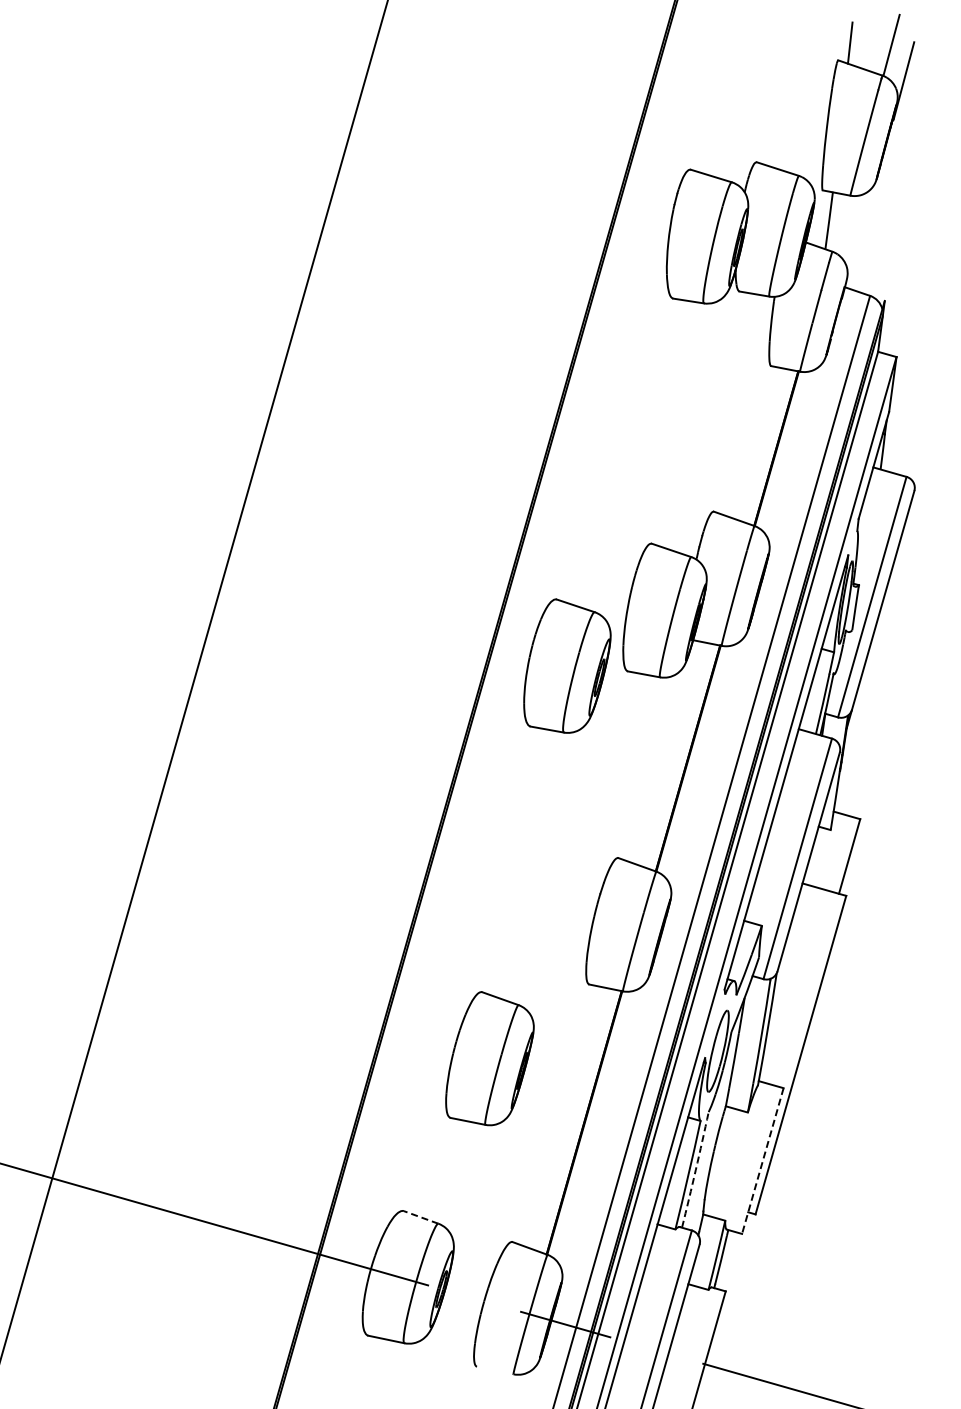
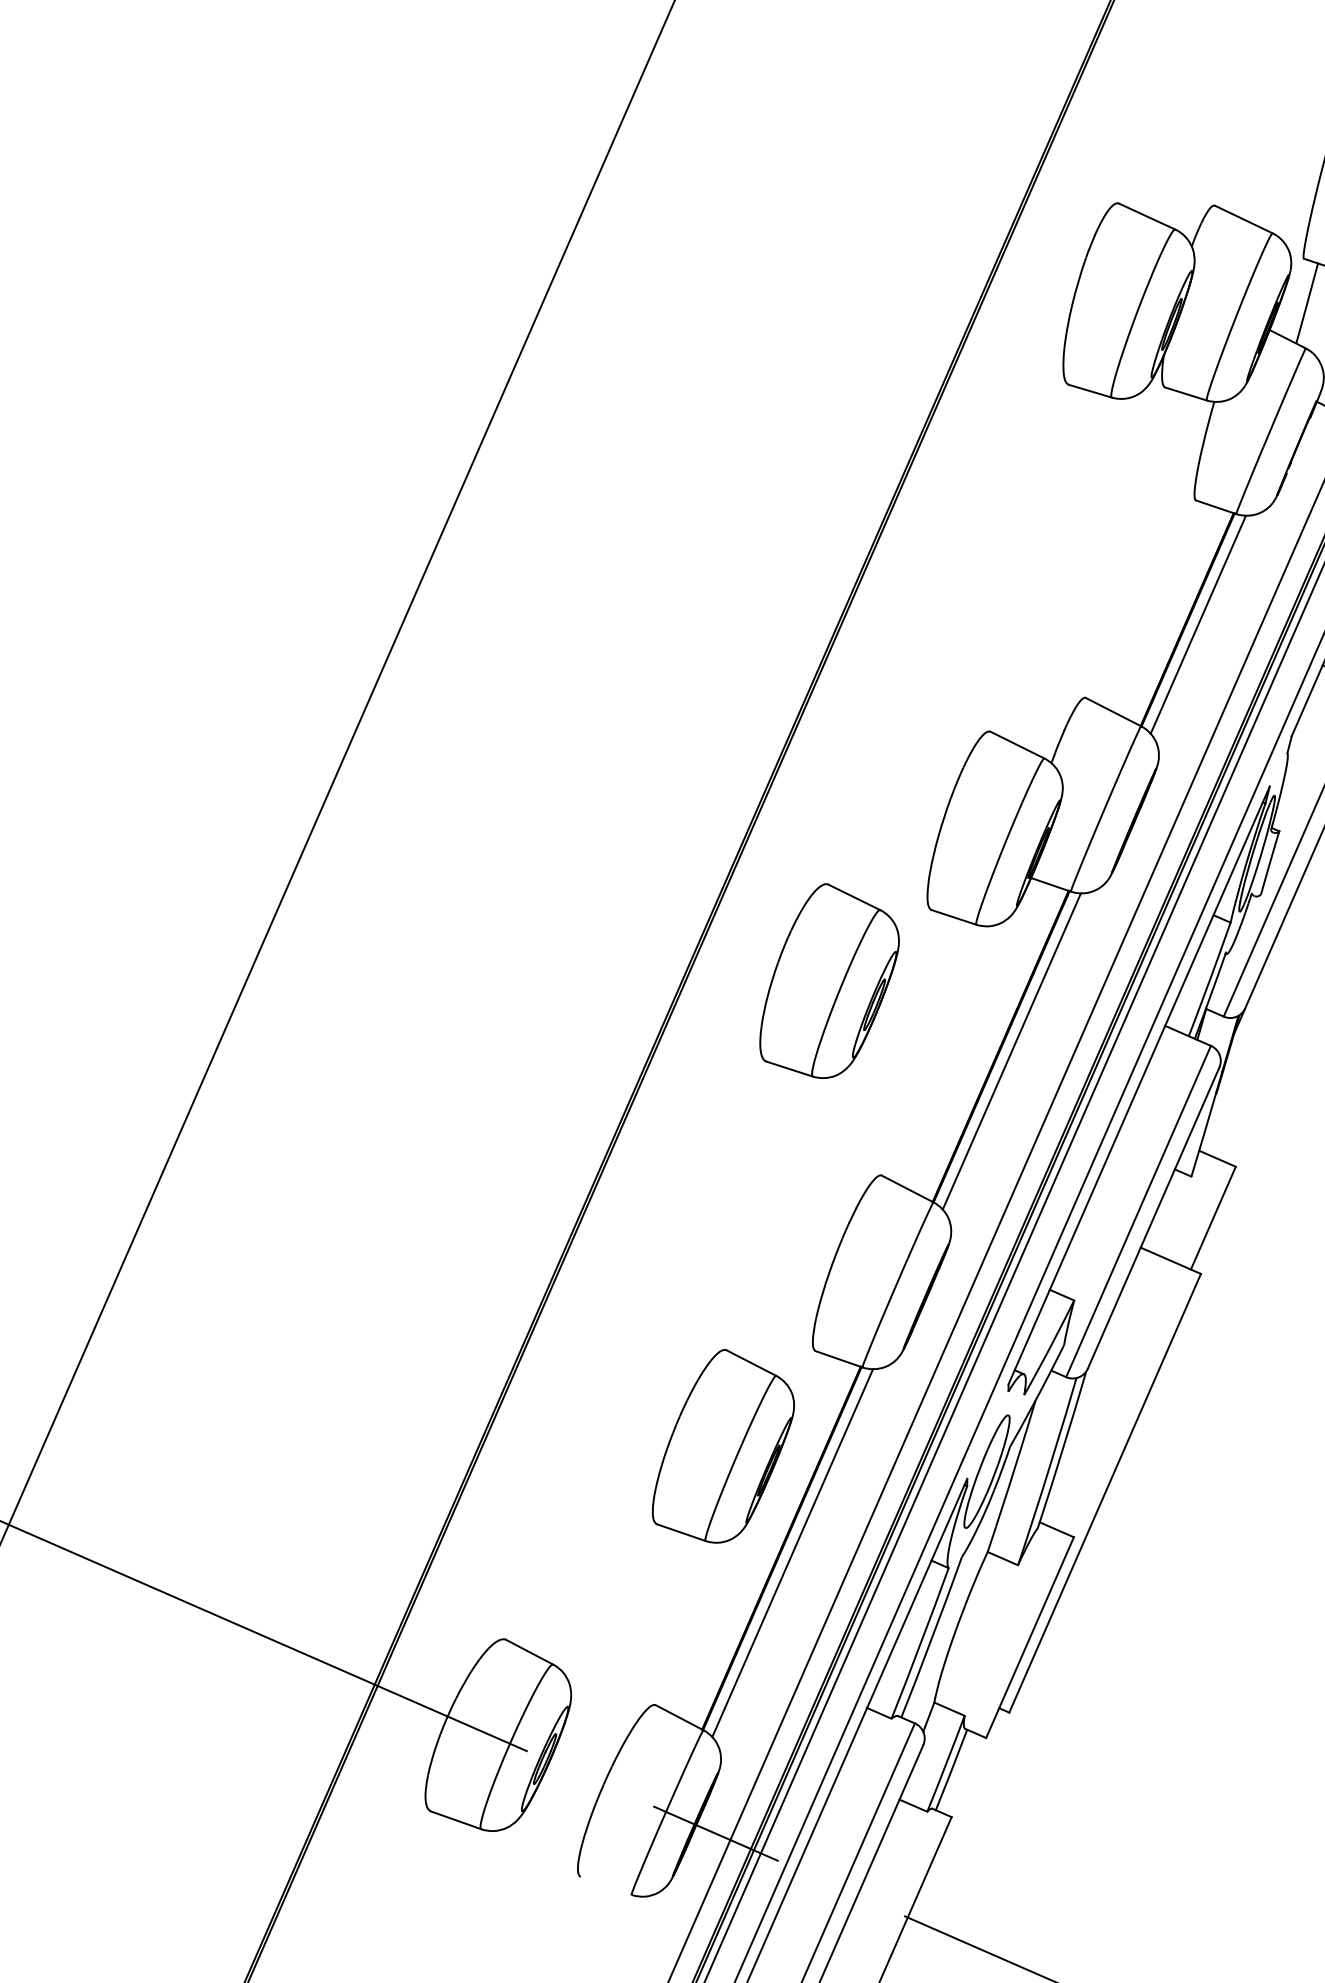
line: (783, 450) -> (1197, 623), added
part: (567, 665) -> (830, 981), moved
line: (695, 760) -> (1011, 1050), added
part: (489, 1058) -> (724, 1446), moved
line: (592, 1124) -> (793, 1552), added
line: (762, 1161) -> (1029, 1638), dashed -> solid
arc: (695, 1170) -> (931, 1638), dashed -> solid
line: (420, 1217) -> (528, 1652), dashed -> solid

